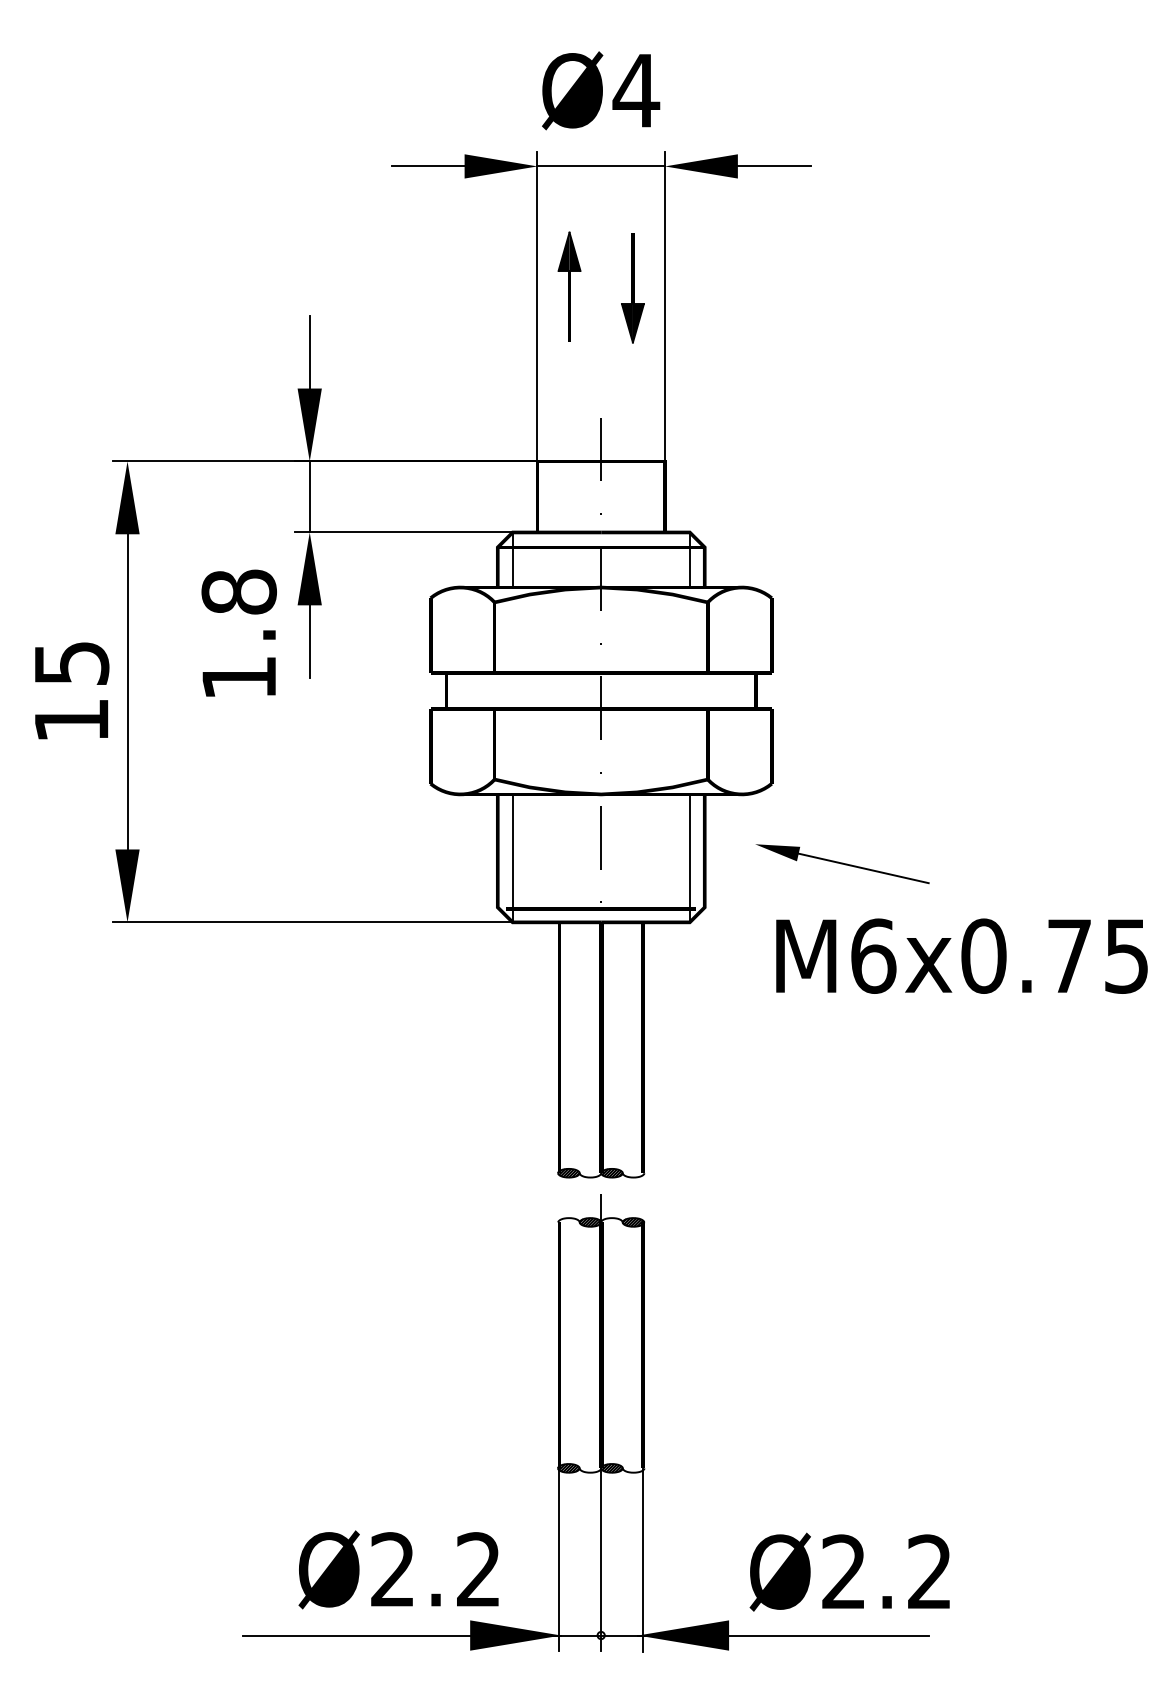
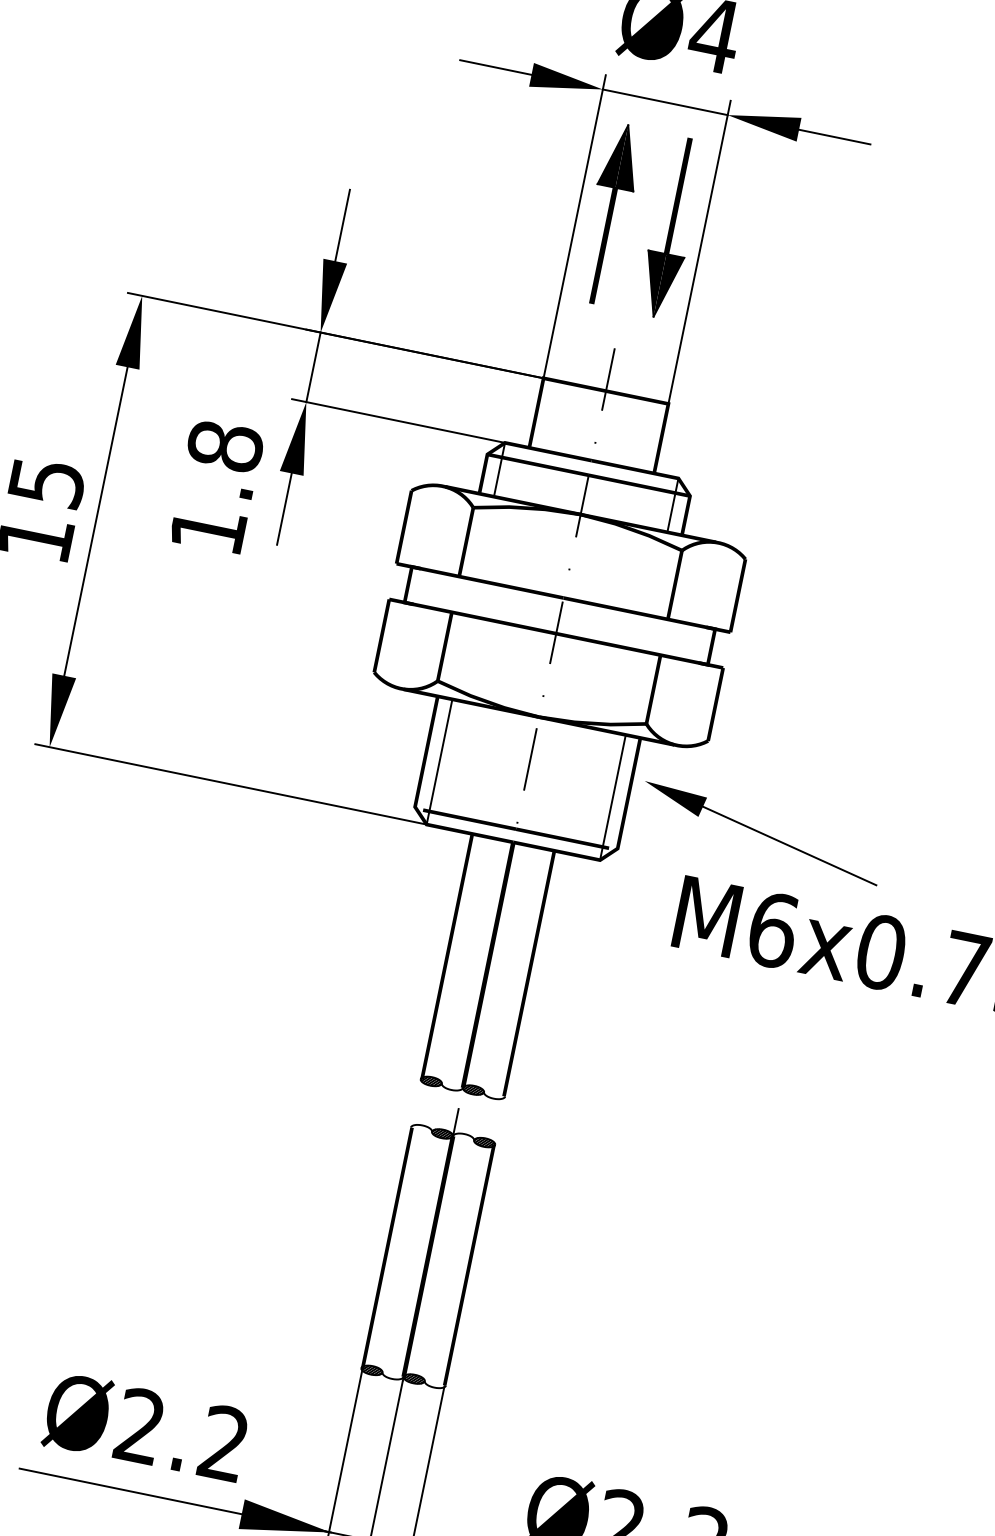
part: (569, 286) -> (610, 213), size x1.67
part: (632, 287) -> (671, 227), size x1.67
part: (842, 863) -> (761, 833), size x1.43
text: (398, 1569) -> (145, 1427), moved

